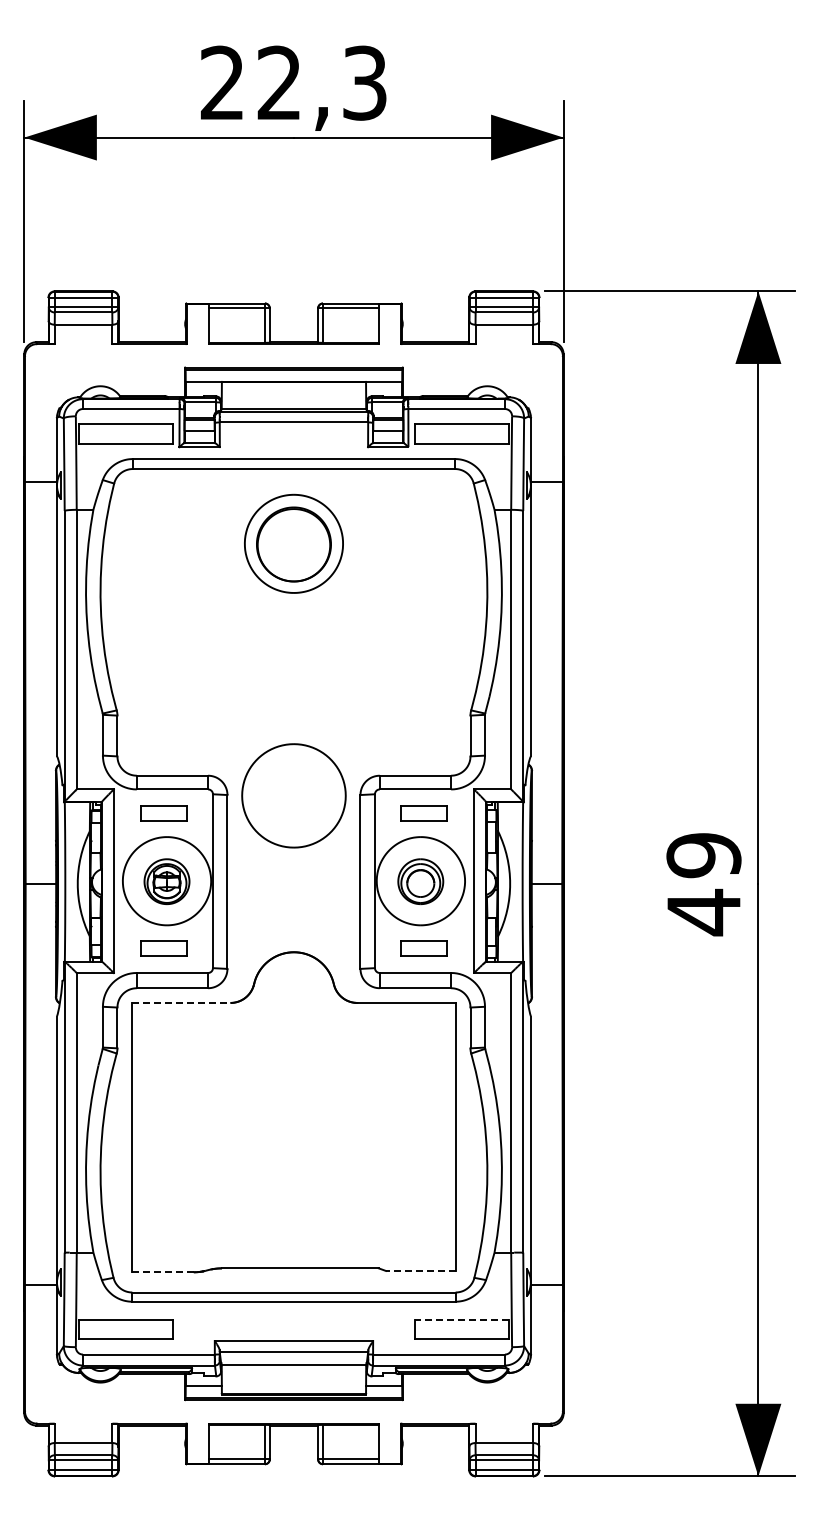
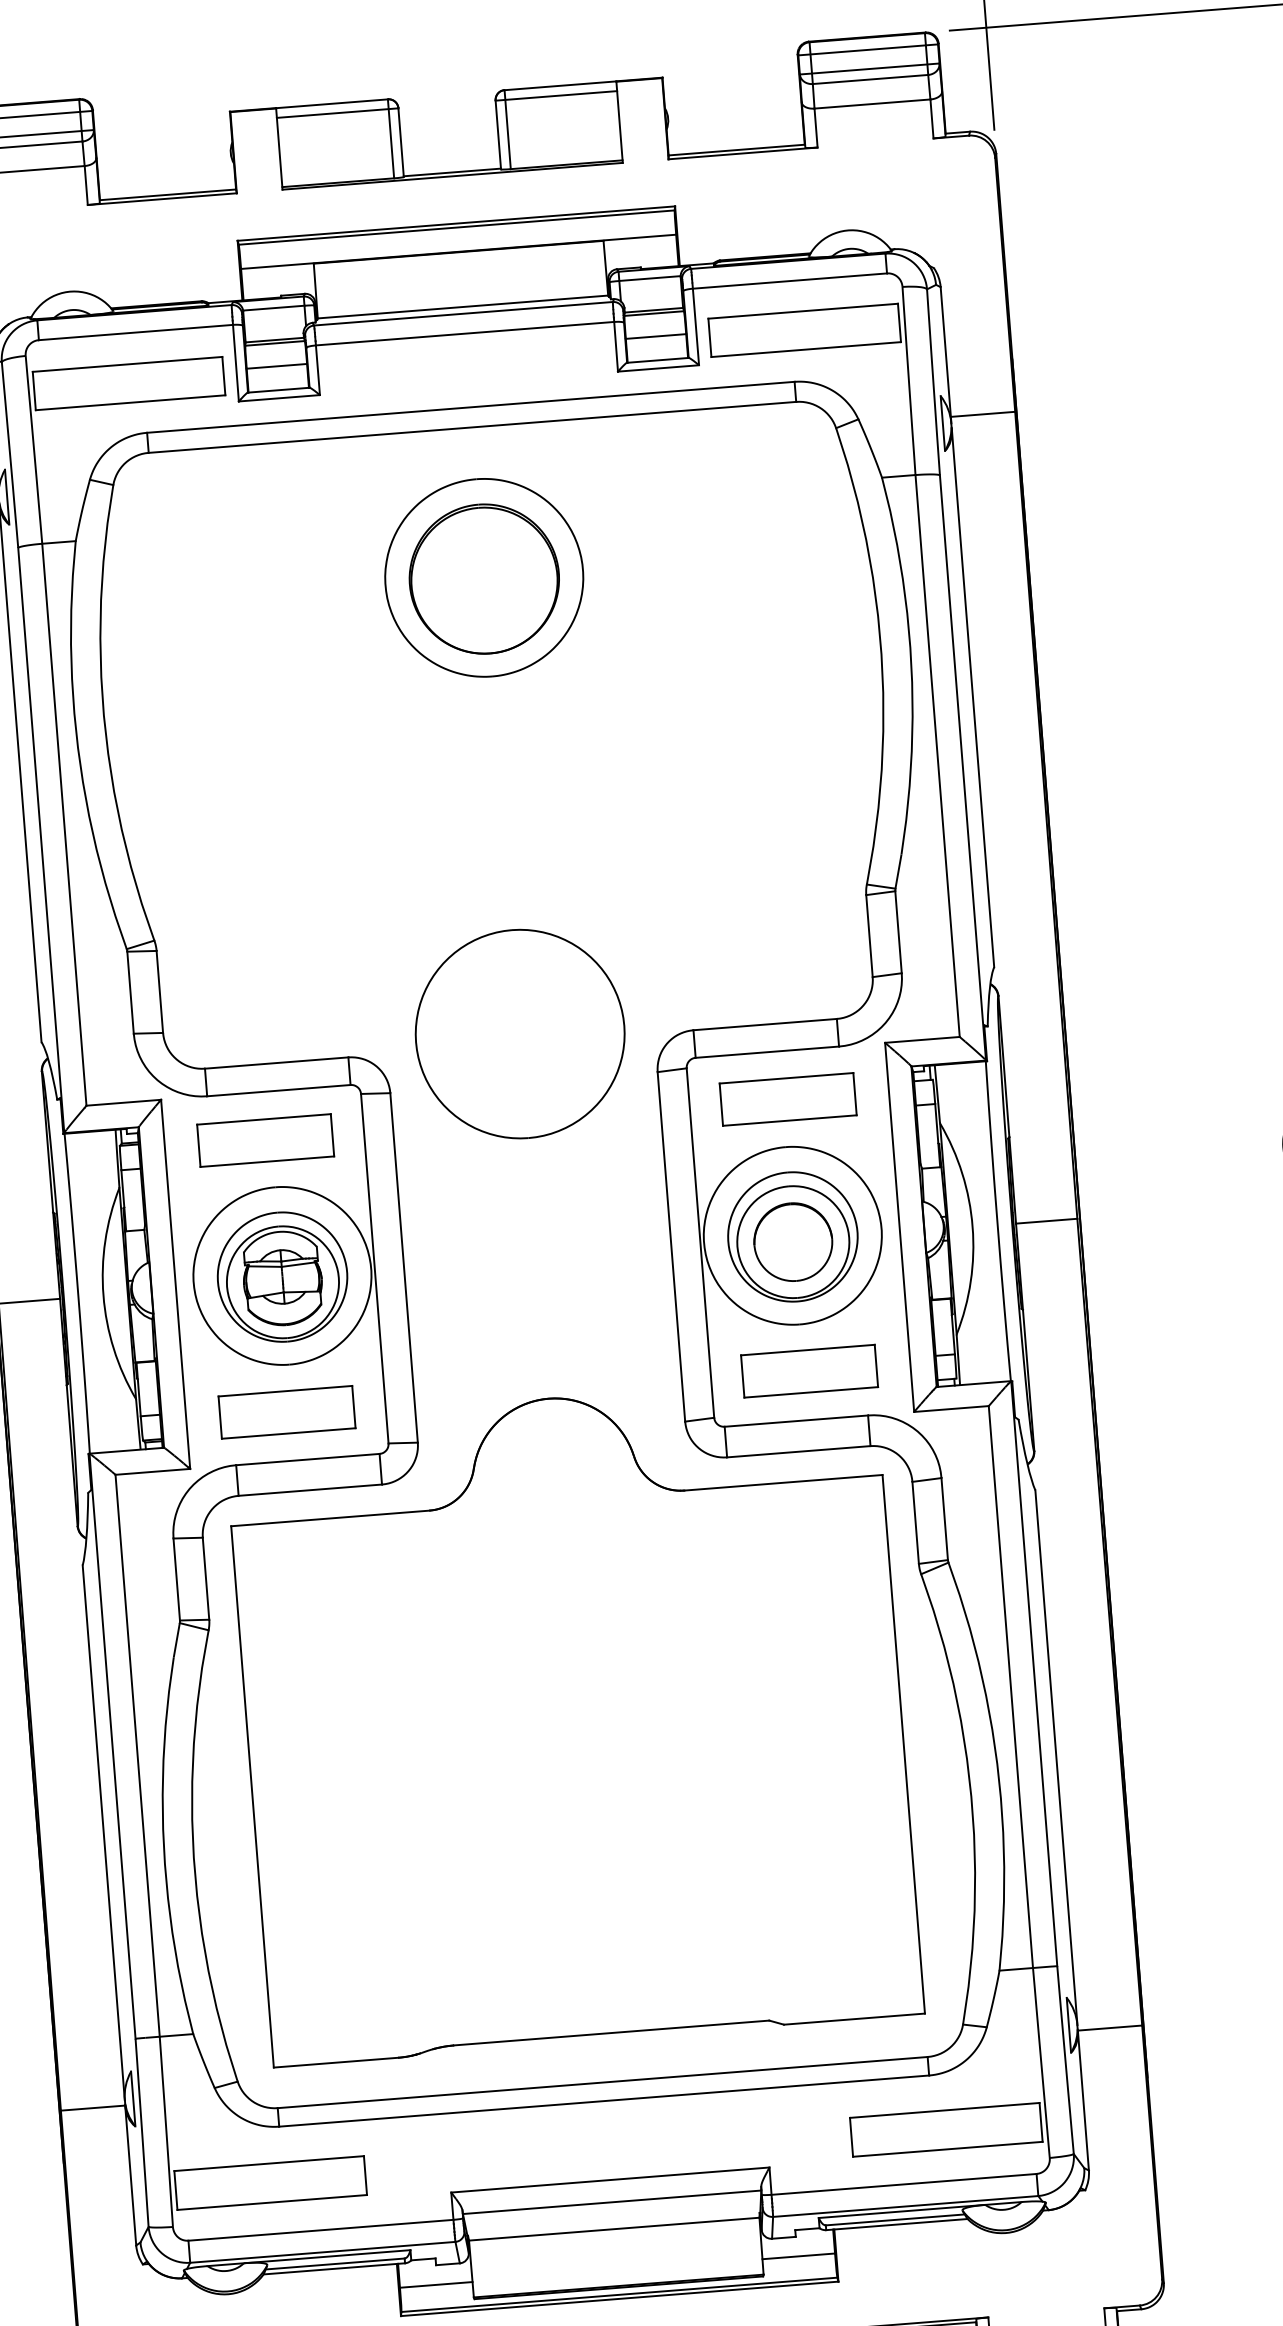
part: (293, 795) -> (519, 1033), moved
part: (163, 813) -> (264, 1140), size x1.43
part: (423, 813) -> (787, 1099), size x1.43
part: (166, 881) -> (281, 1276), size x1.43
part: (420, 881) -> (792, 1236), size x1.43
part: (163, 948) -> (286, 1411), size x1.43
part: (423, 948) -> (808, 1370), size x1.43
line: (181, 1002) -> (330, 1517), dashed -> solid
line: (420, 1270) -> (853, 2018), dashed -> solid
line: (162, 1272) -> (335, 2063), dashed -> solid
line: (461, 1319) -> (943, 2110), dashed -> solid

